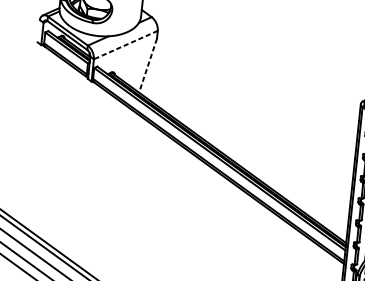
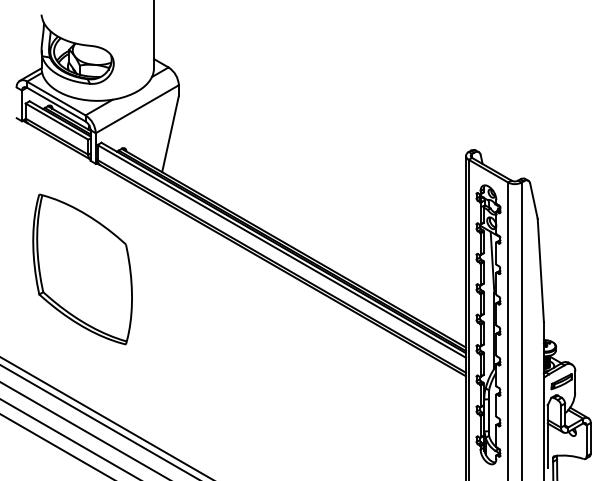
line: (125, 45) -> (137, 109), dashed -> solid
line: (148, 65) -> (170, 134), dashed -> solid
part: (73, 157) -> (82, 269), added

